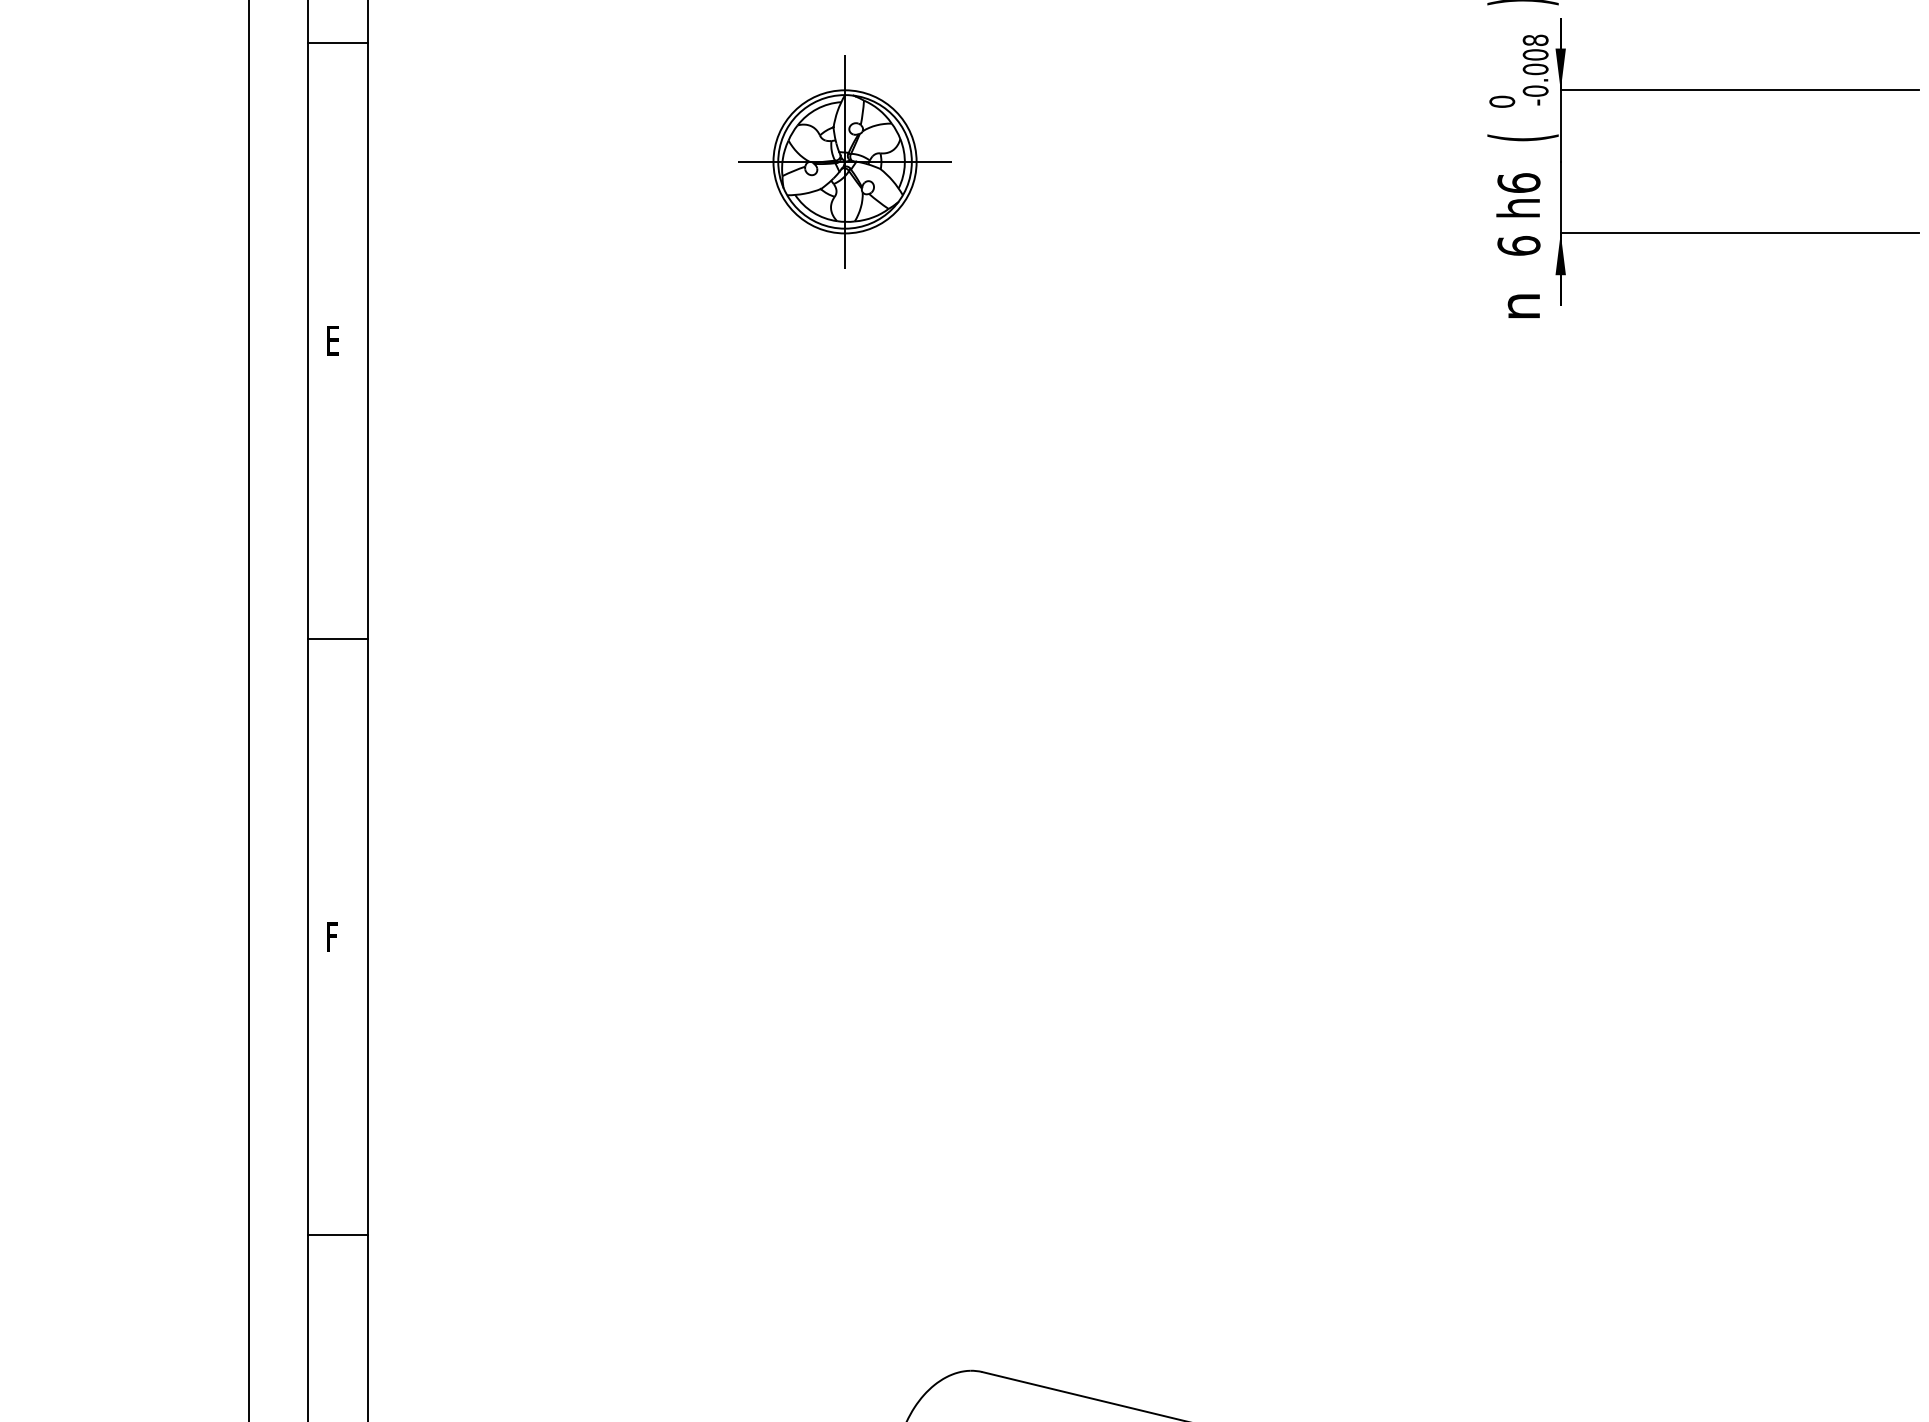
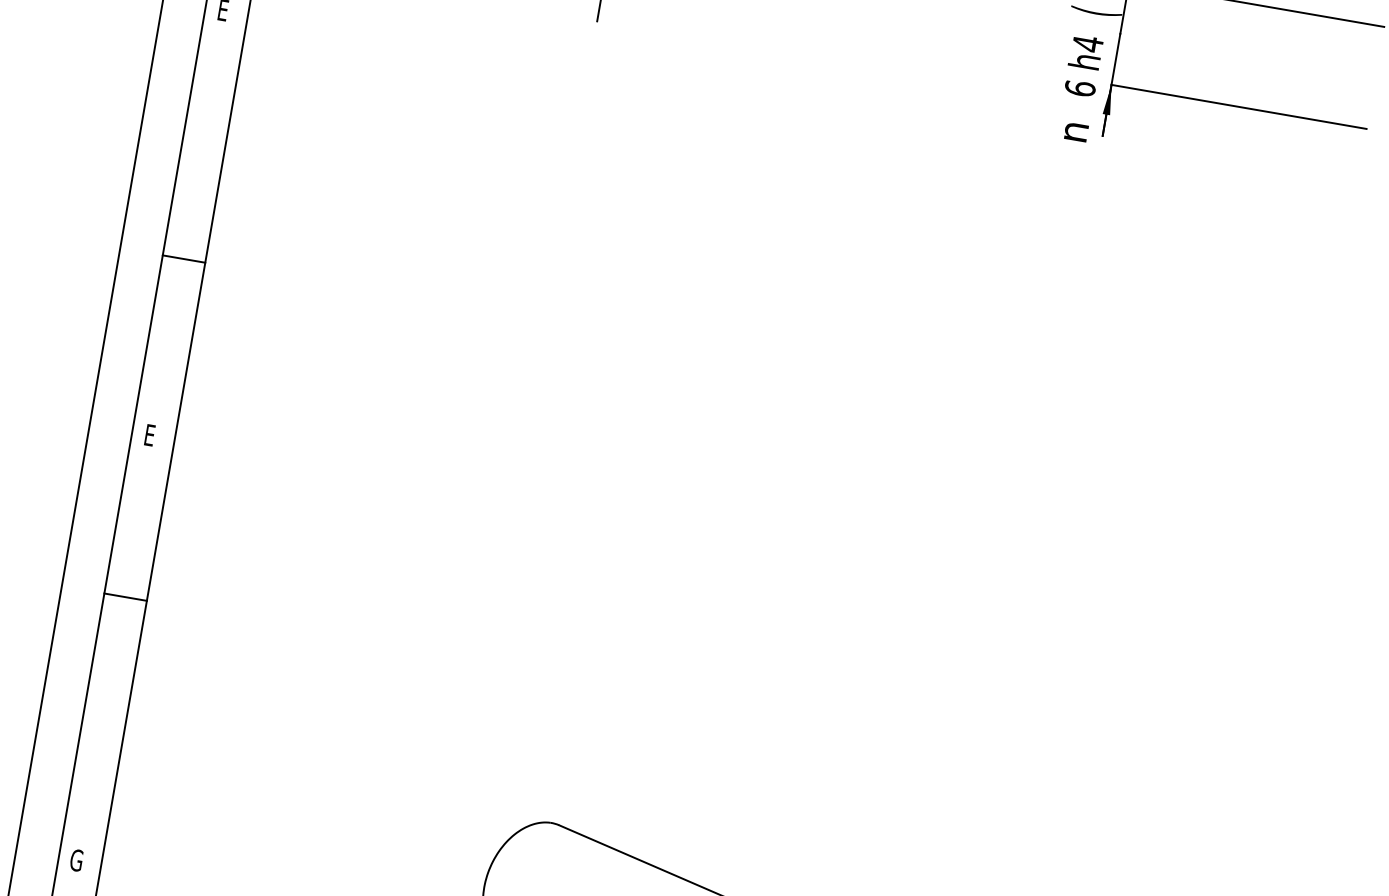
text: (1518, 182) -> (1087, 43), h6 -> h4
line: (337, 638) -> (183, 258), moved
text: (334, 936) -> (150, 435), F -> E
line: (337, 1235) -> (125, 597), moved

